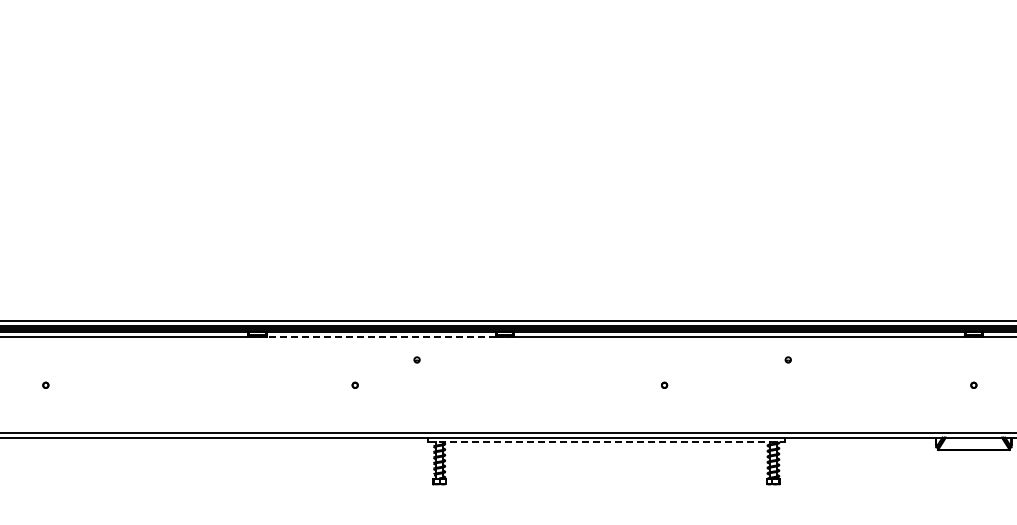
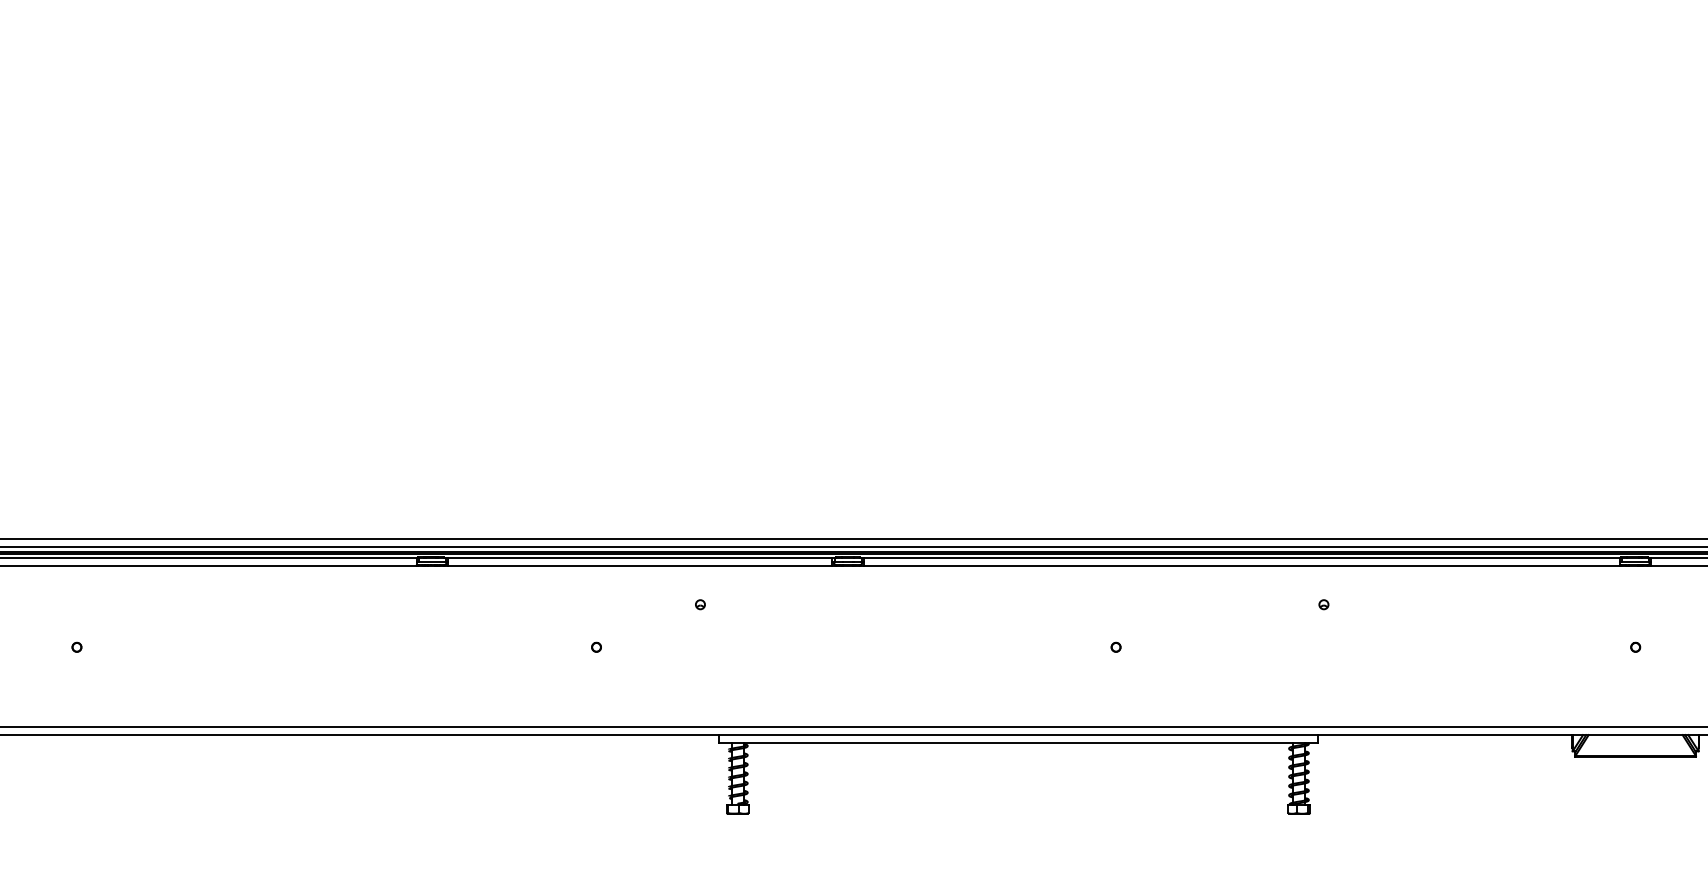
line: (380, 337) -> (639, 566), dashed -> solid
line: (606, 442) -> (1018, 743), dashed -> solid

